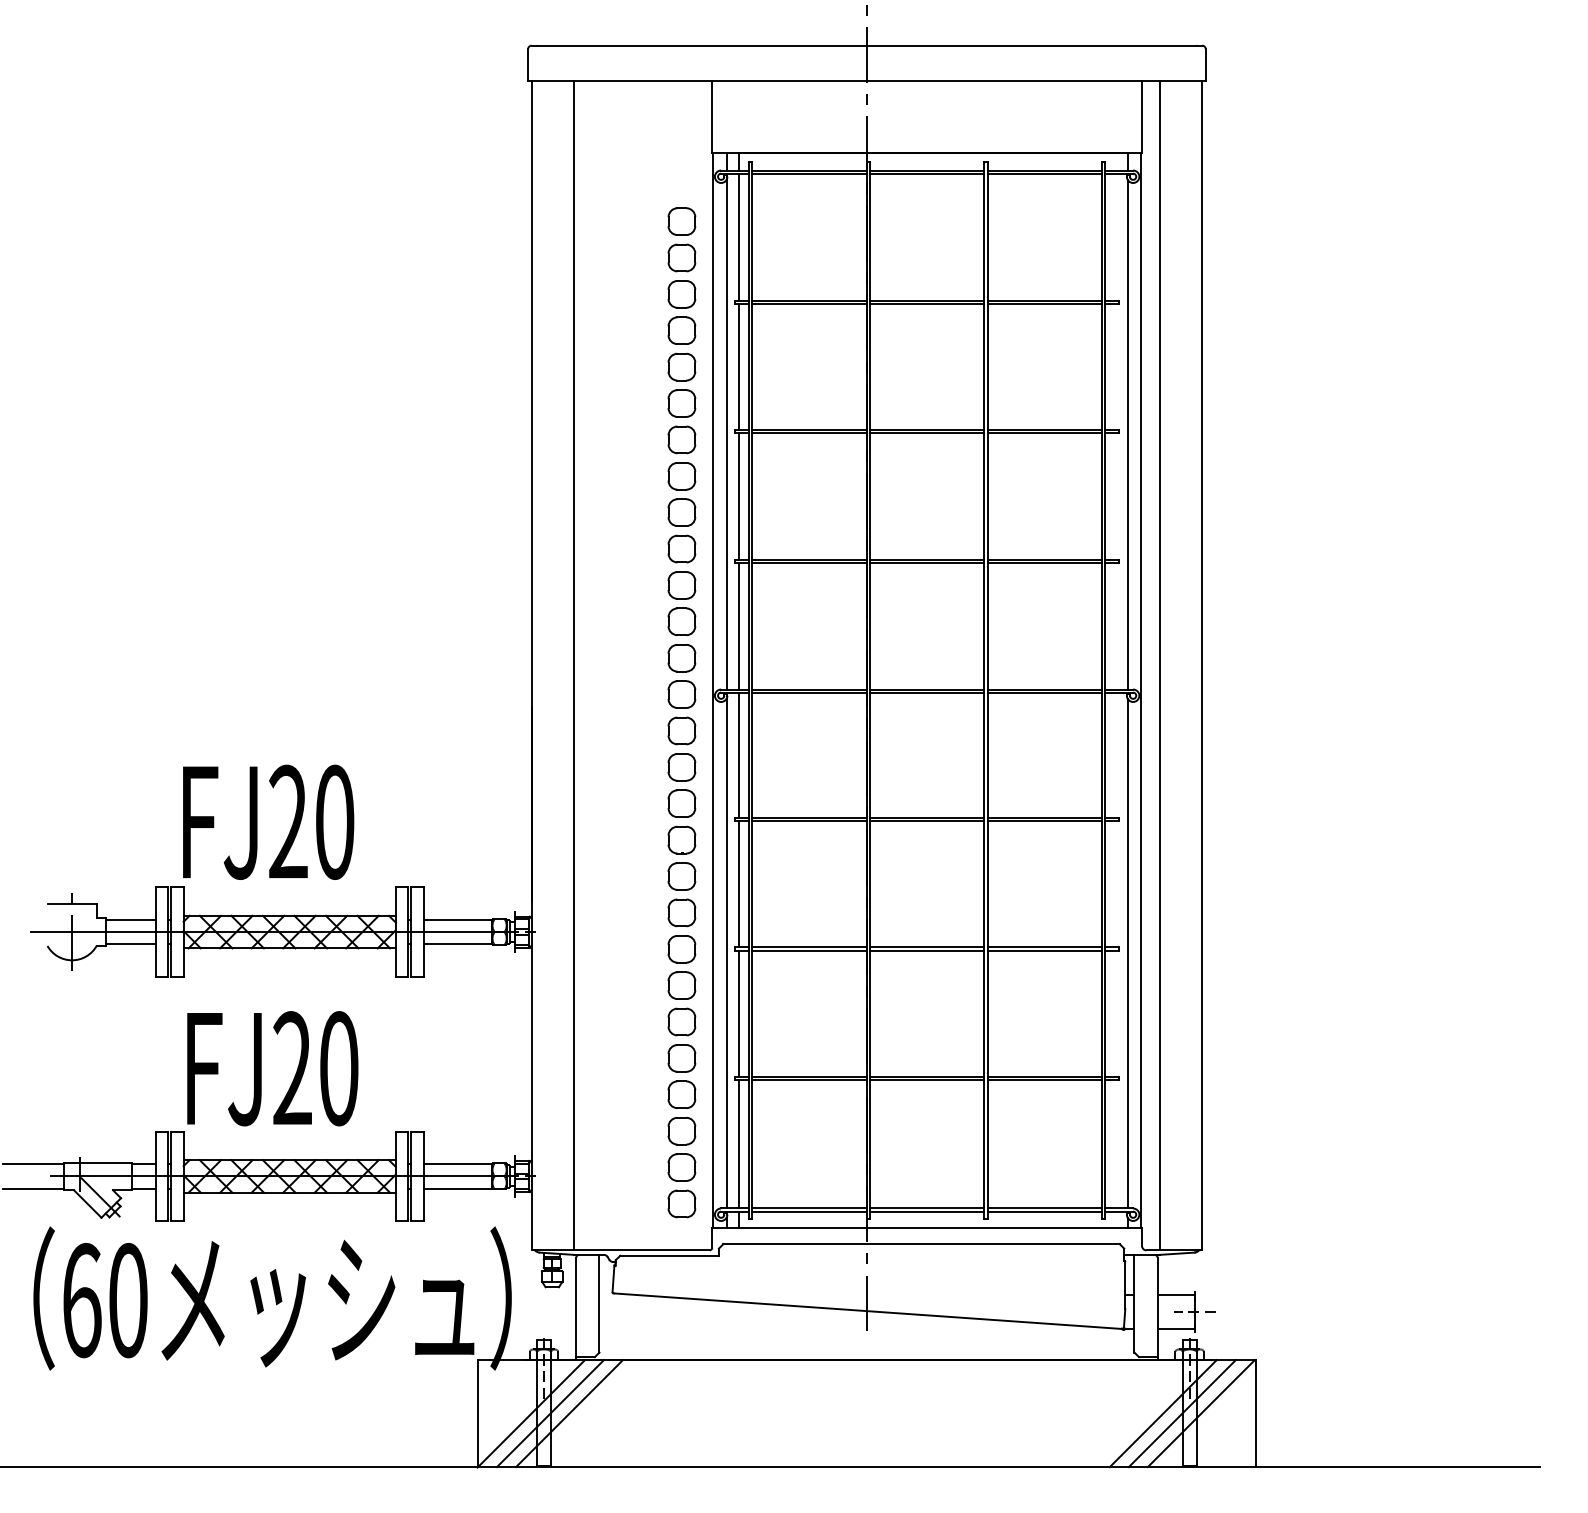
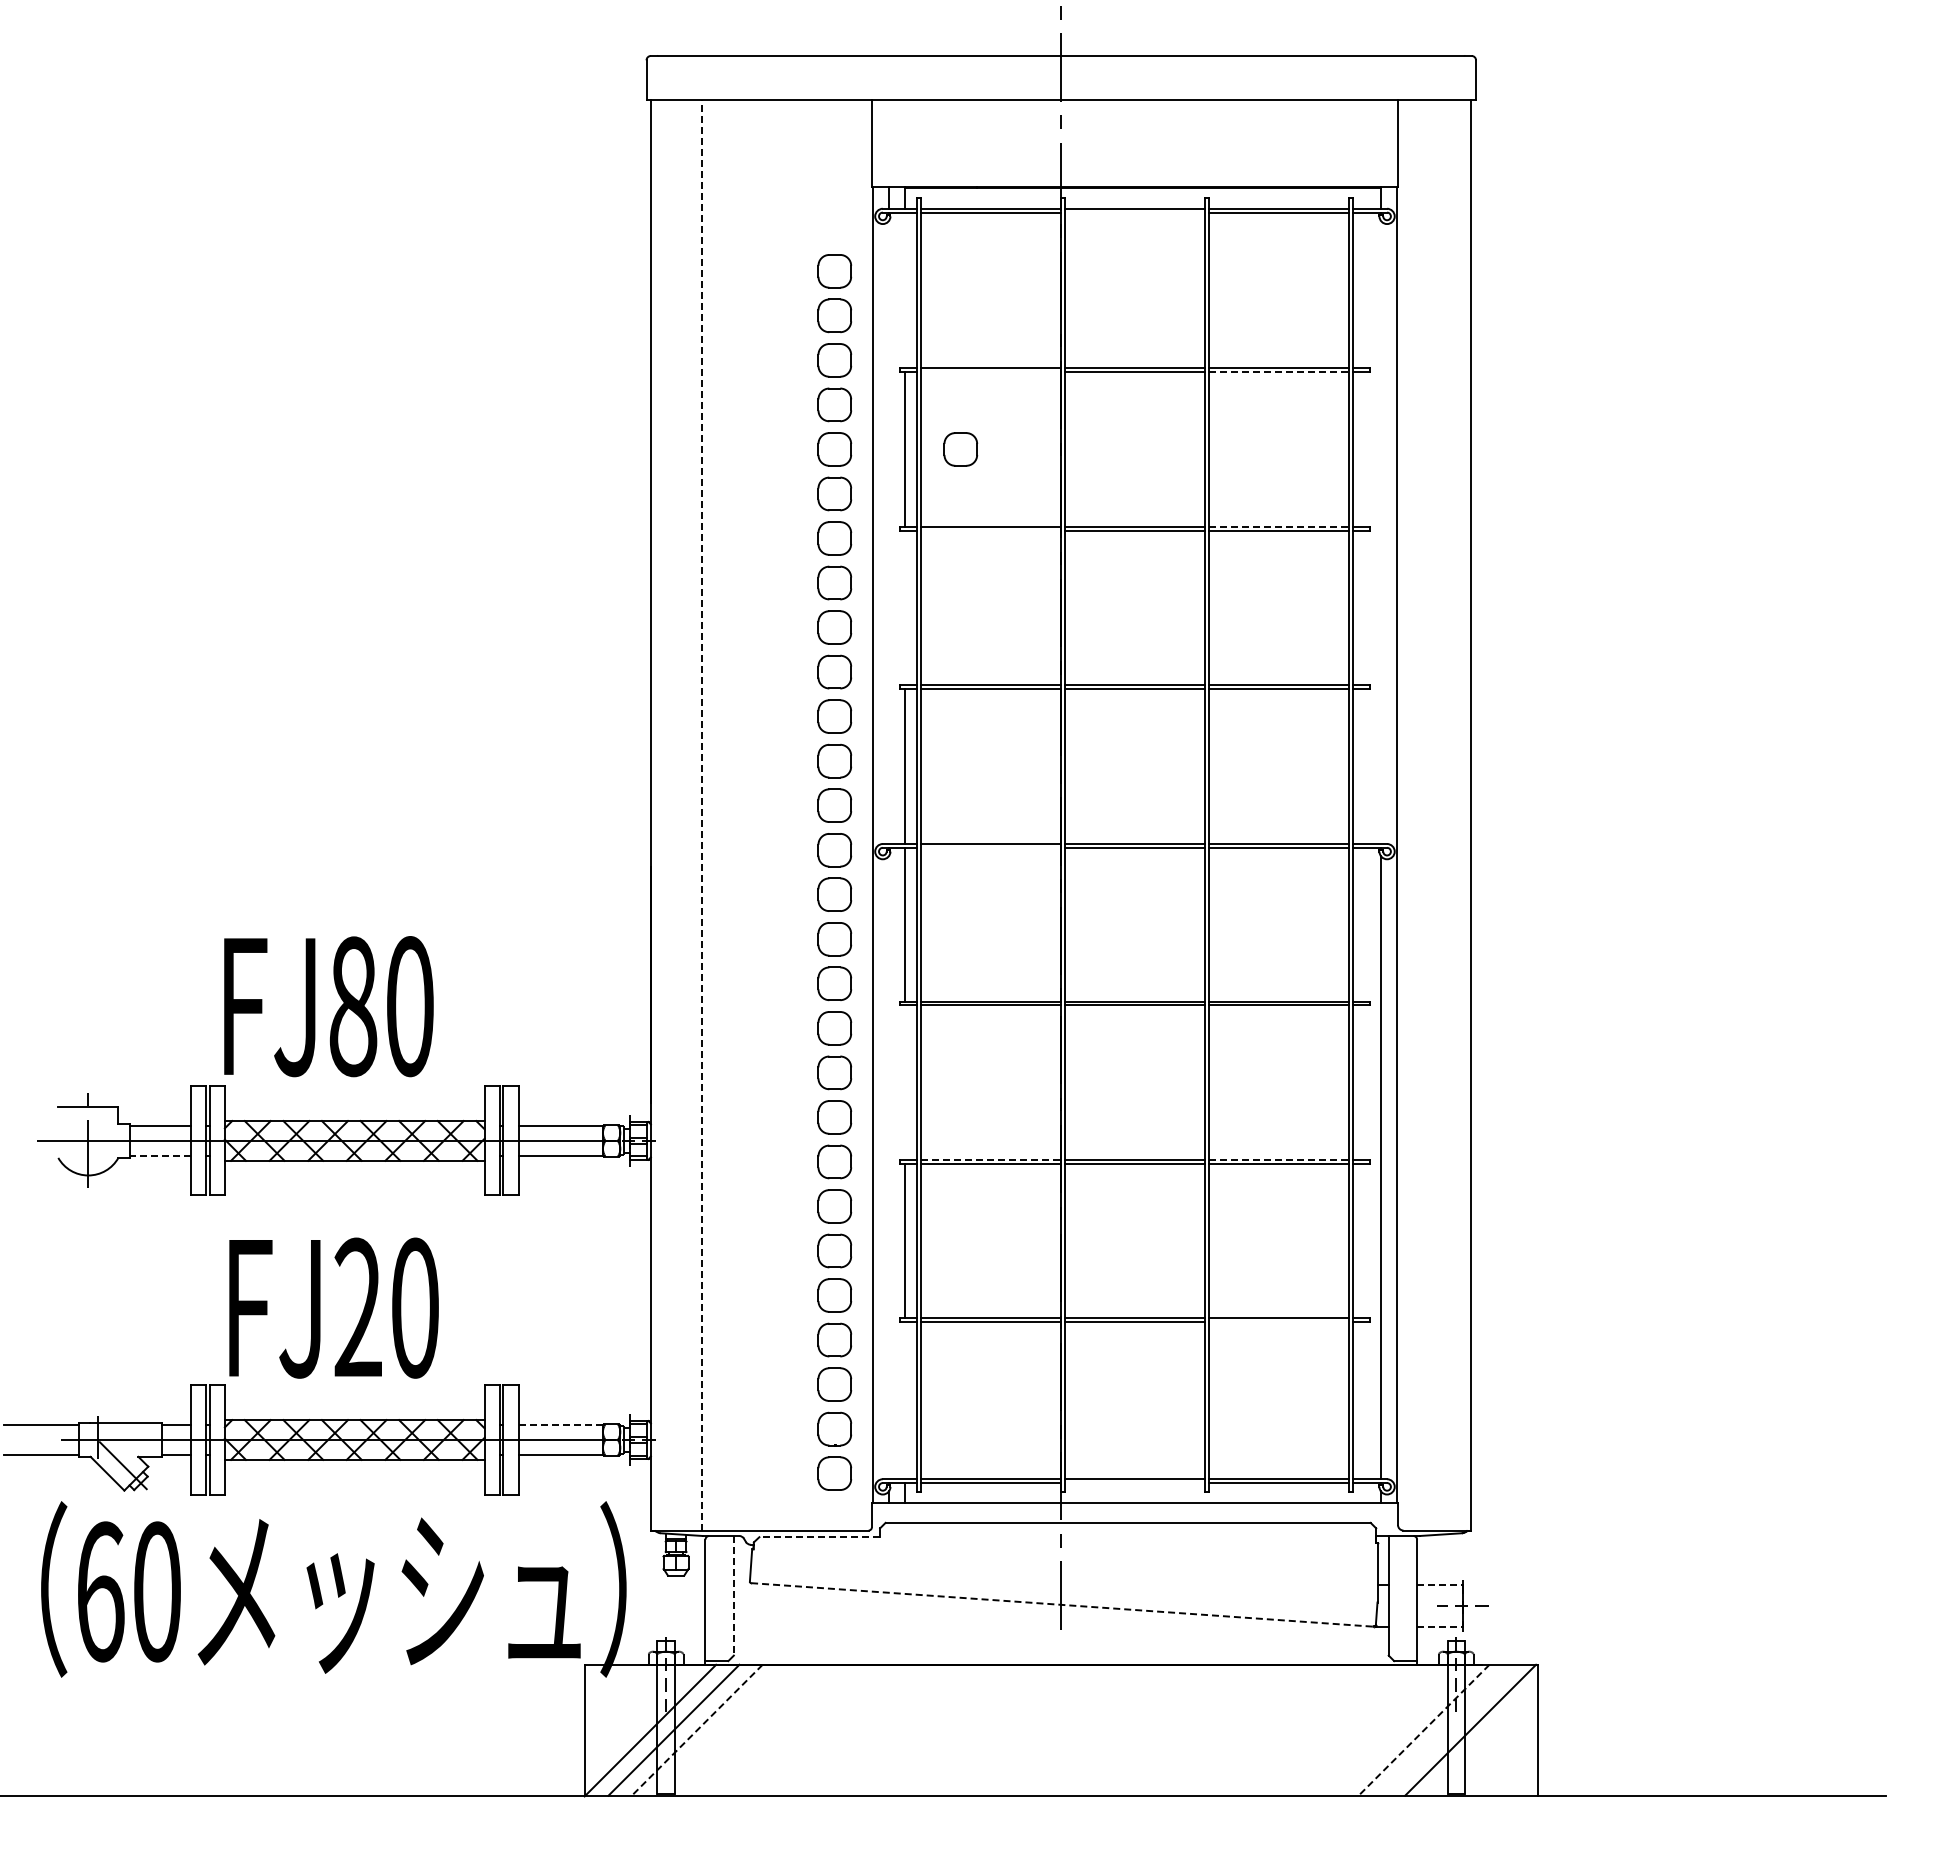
line: (926, 173) -> (1134, 212), removed
line: (738, 237) -> (904, 290), removed
line: (809, 304) -> (990, 372), removed
line: (1045, 304) -> (1279, 372), solid -> dashed
part: (784, 367) -> (960, 449), added
line: (1045, 430) -> (1279, 526), solid -> dashed
line: (809, 433) -> (990, 530), removed
line: (726, 435) -> (889, 532), removed
line: (1127, 435) -> (1380, 532), removed
line: (738, 496) -> (904, 607), removed
line: (573, 665) -> (702, 814), solid -> dashed
line: (1160, 665) -> (1420, 814), removed
line: (809, 692) -> (990, 847), removed
text: (288, 822) -> (353, 1006), FJ20 -> FJ80
line: (738, 884) -> (904, 1082), removed
line: (131, 944) -> (160, 1155), solid -> dashed
line: (809, 947) -> (991, 1159), solid -> dashed
line: (1045, 947) -> (1279, 1159), solid -> dashed
line: (726, 953) -> (889, 1167), removed
line: (1044, 1079) -> (1278, 1321), removed
line: (738, 1144) -> (904, 1400), removed
line: (457, 1164) -> (560, 1425), solid -> dashed
line: (926, 1211) -> (1134, 1483), removed
line: (669, 1256) -> (819, 1537), solid -> dashed
line: (1176, 1295) -> (1440, 1585), solid -> dashed
line: (599, 1303) -> (733, 1595), solid -> dashed
line: (867, 1310) -> (1062, 1604), solid -> dashed
line: (1176, 1328) -> (1440, 1626), solid -> dashed
line: (1181, 1412) -> (1446, 1729), removed
line: (569, 1413) -> (697, 1730), solid -> dashed
line: (1163, 1413) -> (1424, 1730), solid -> dashed

